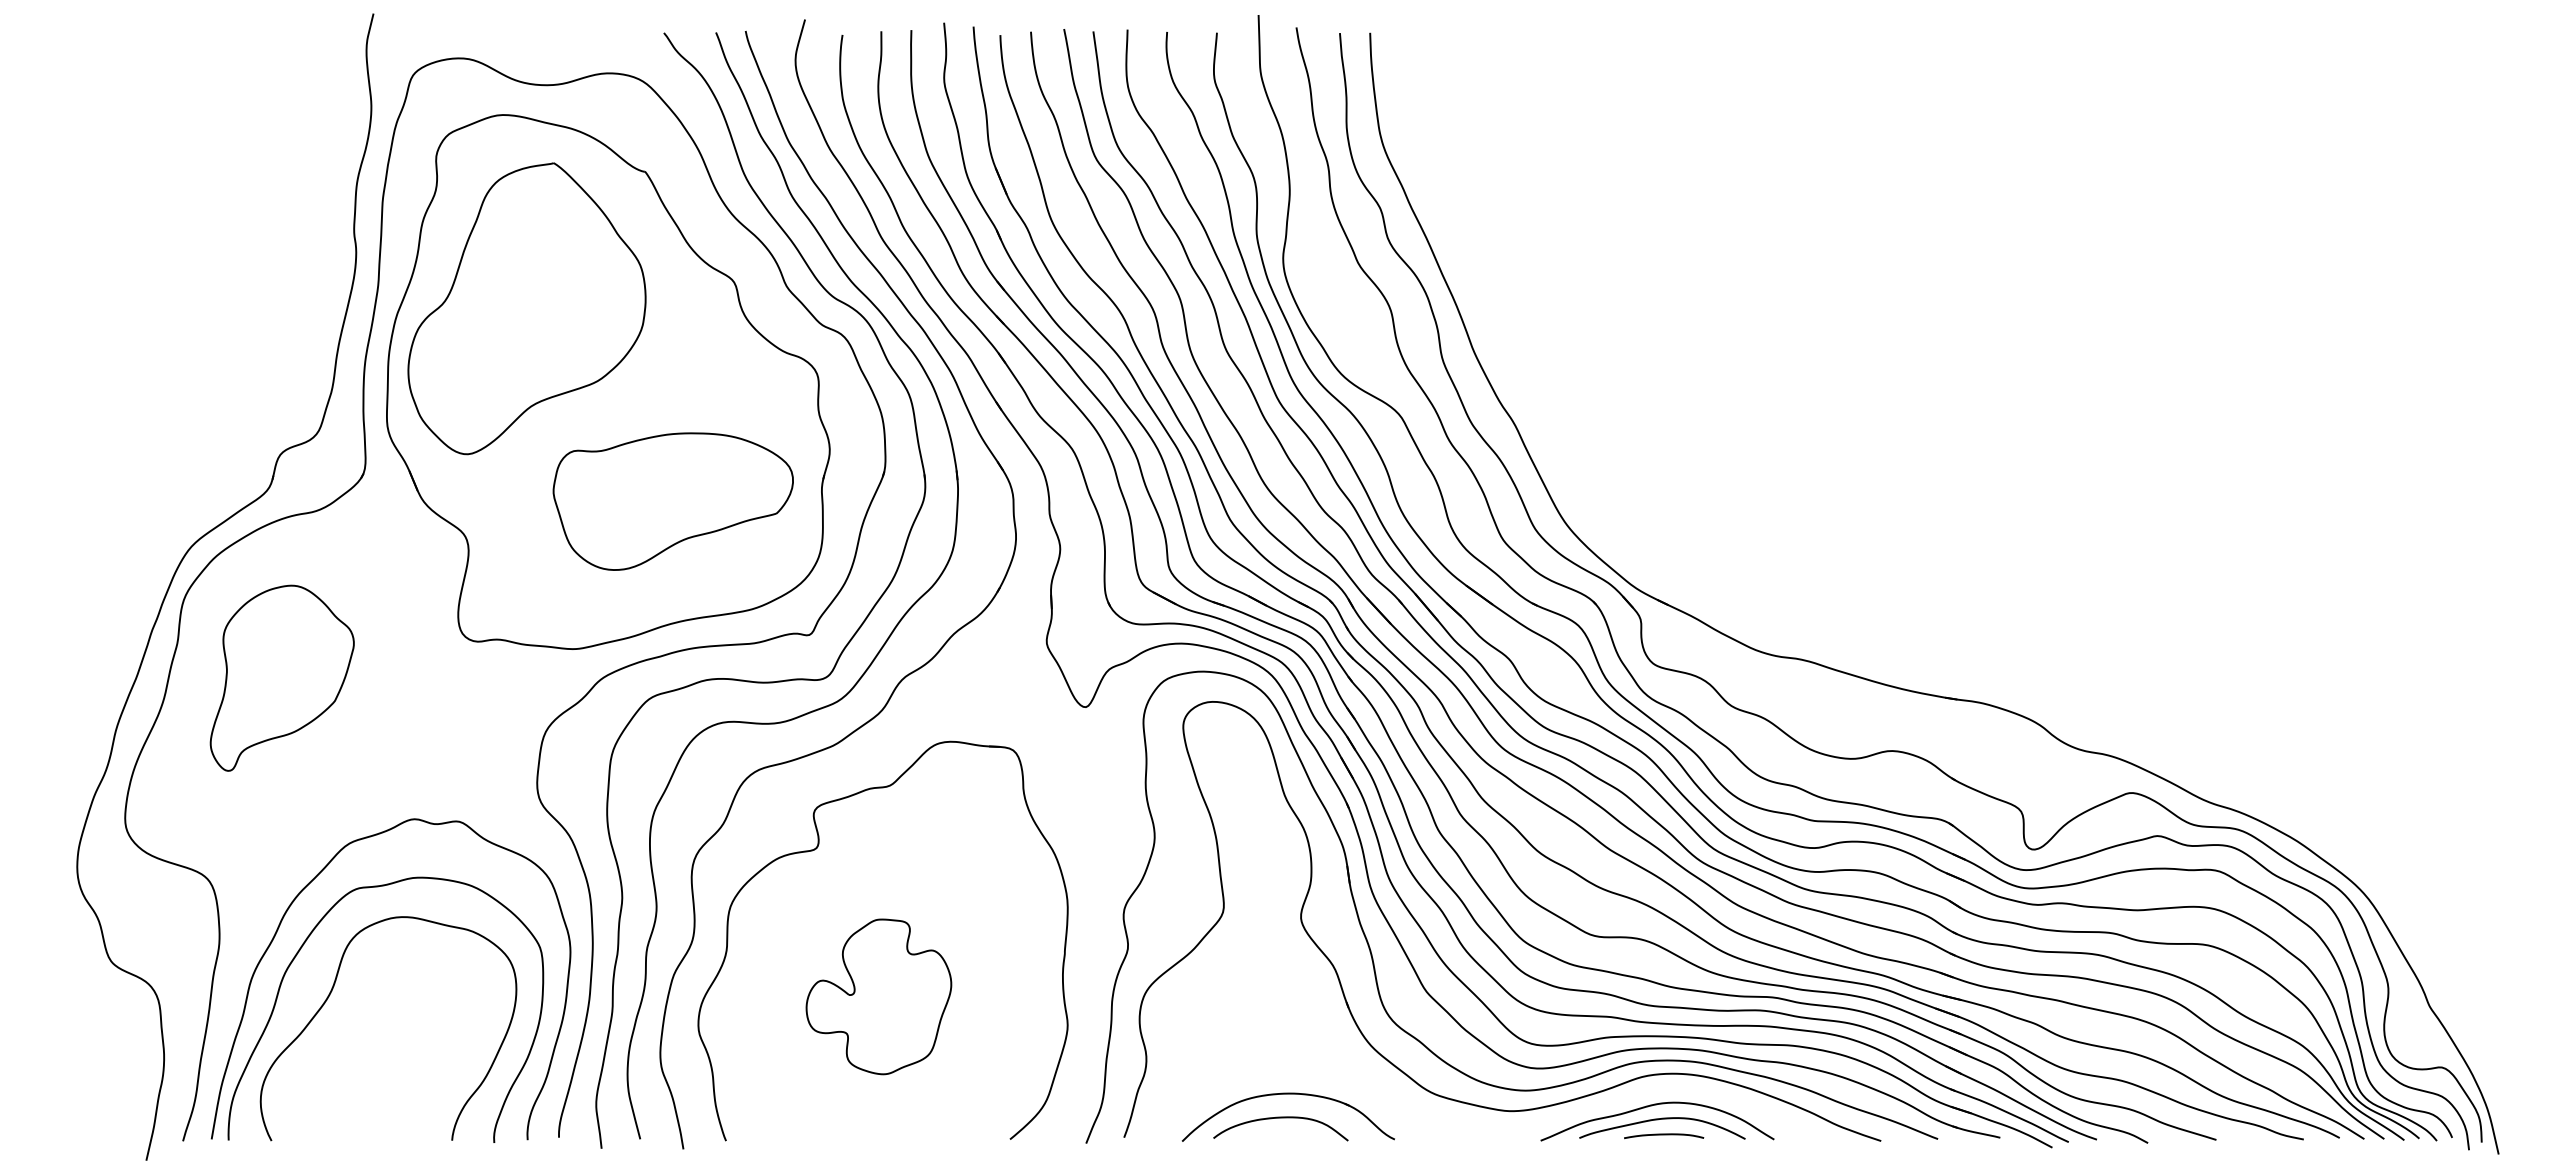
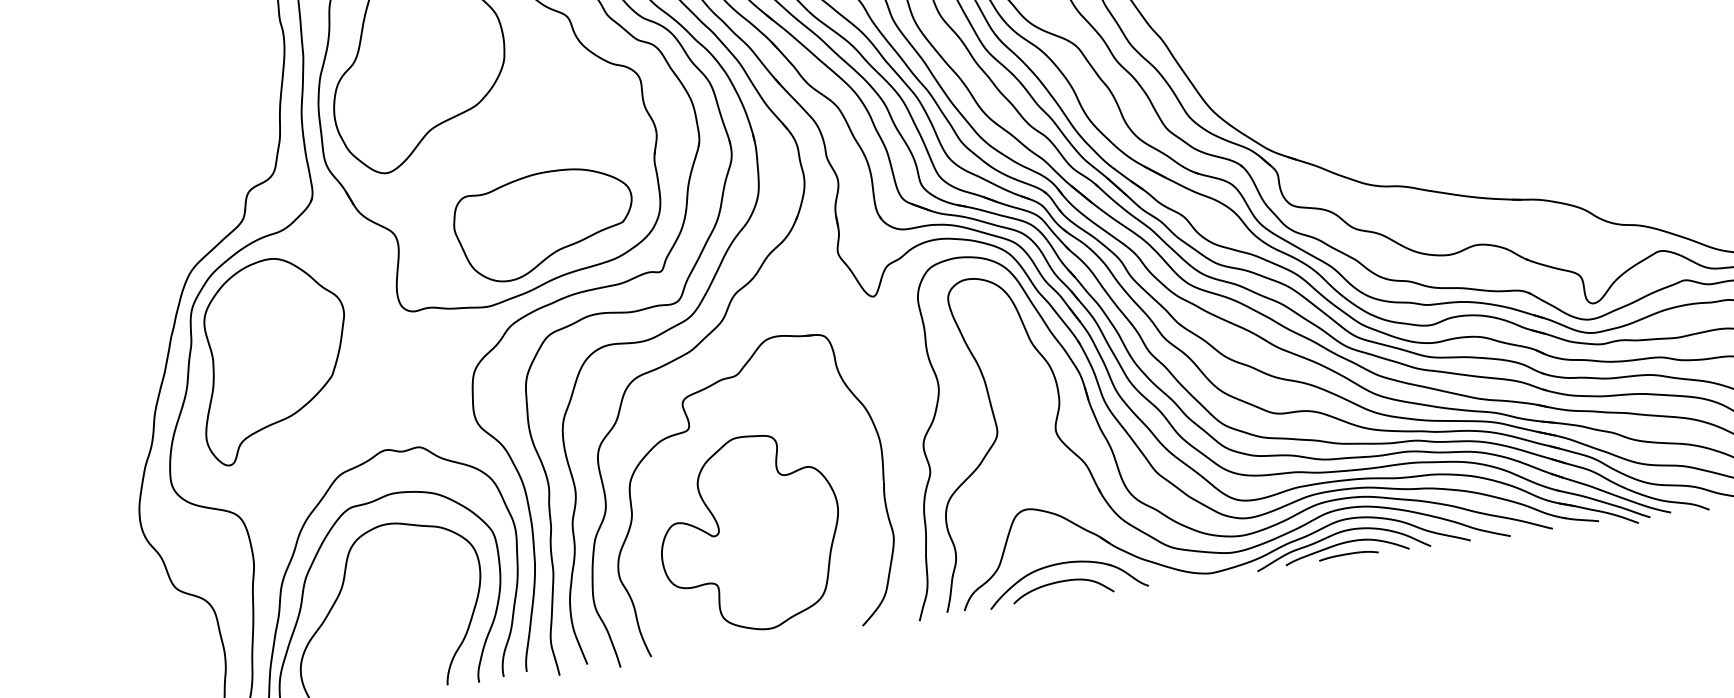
part: (672, 501) -> (543, 224), moved
part: (282, 678) -> (273, 359), size x1.43
part: (878, 996) -> (749, 533), size x1.67
part: (1496, 1131) -> (1223, 569), added

